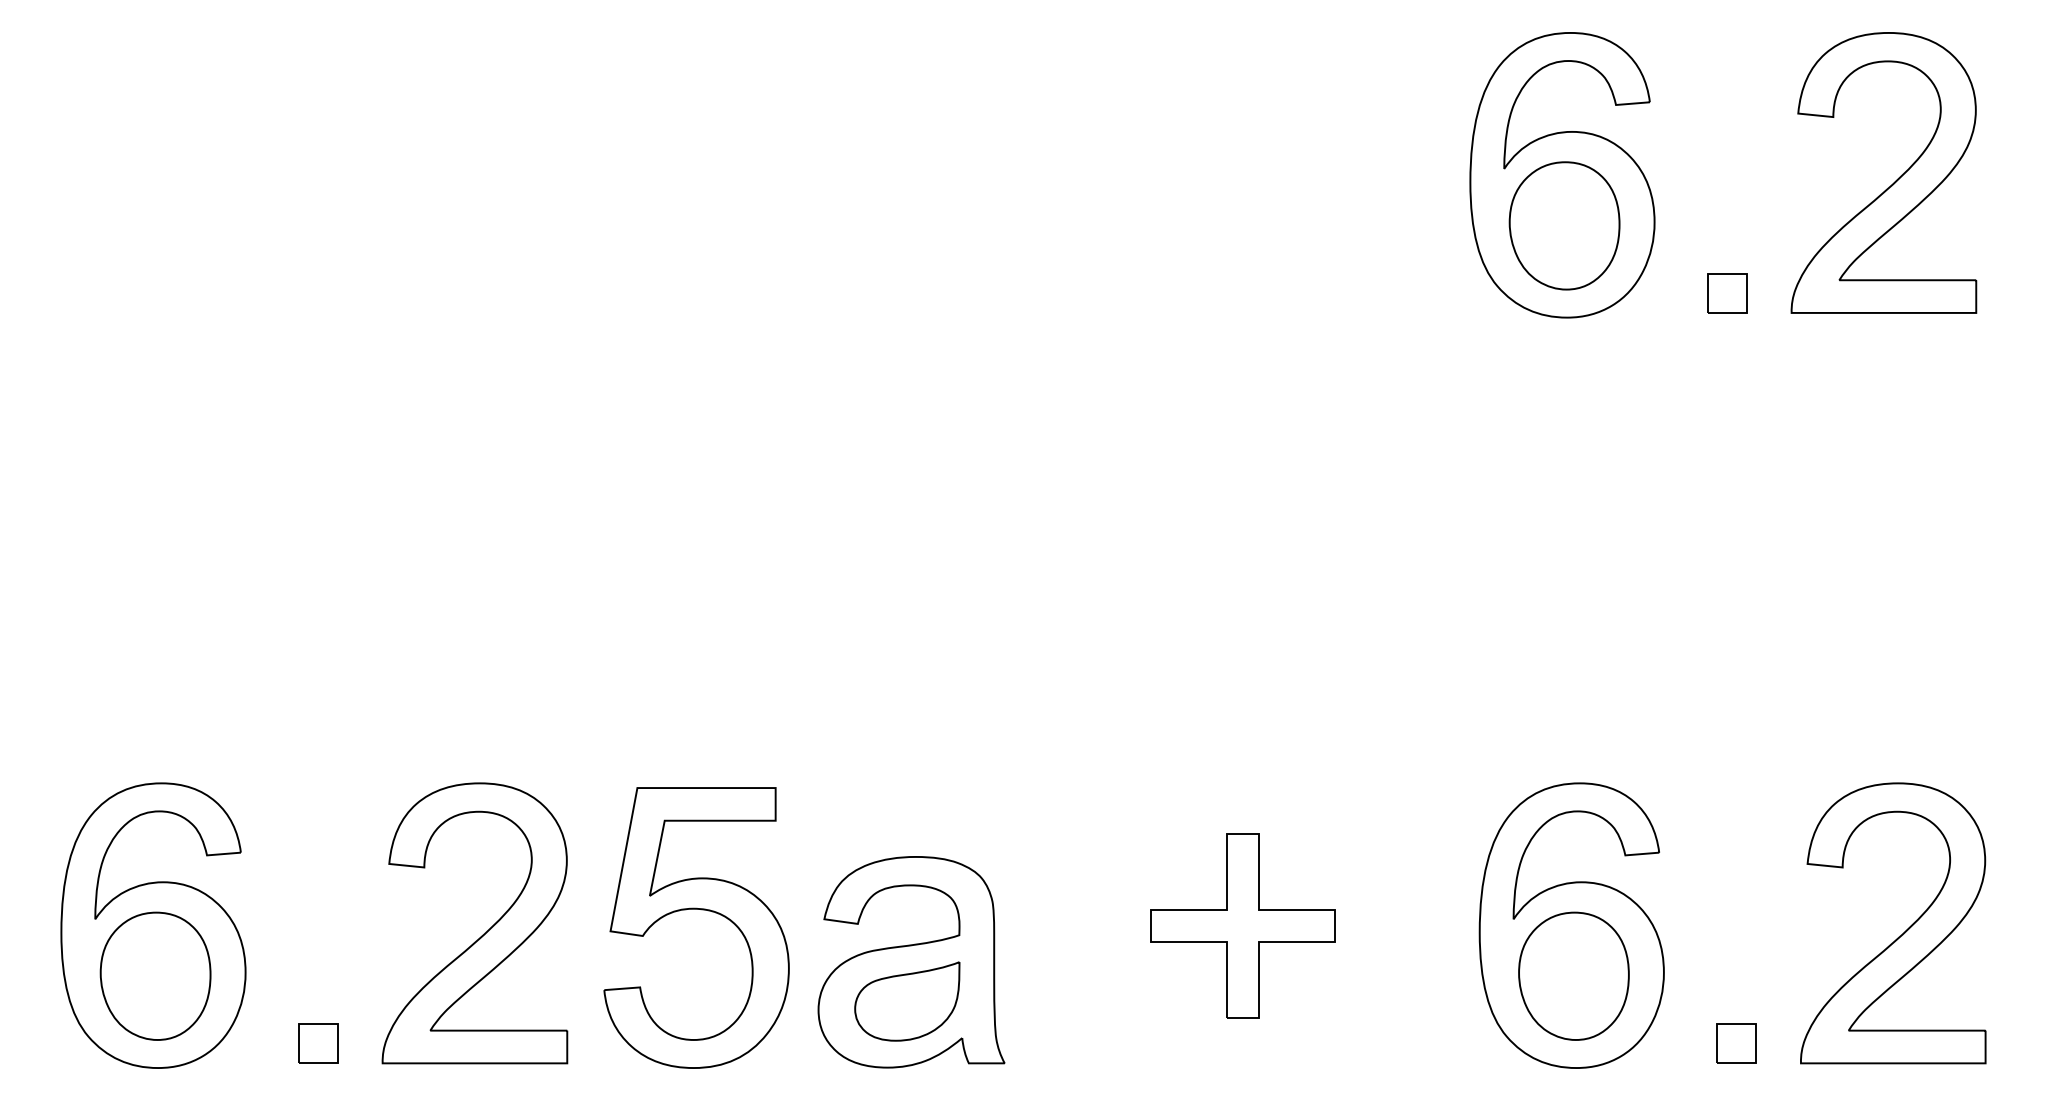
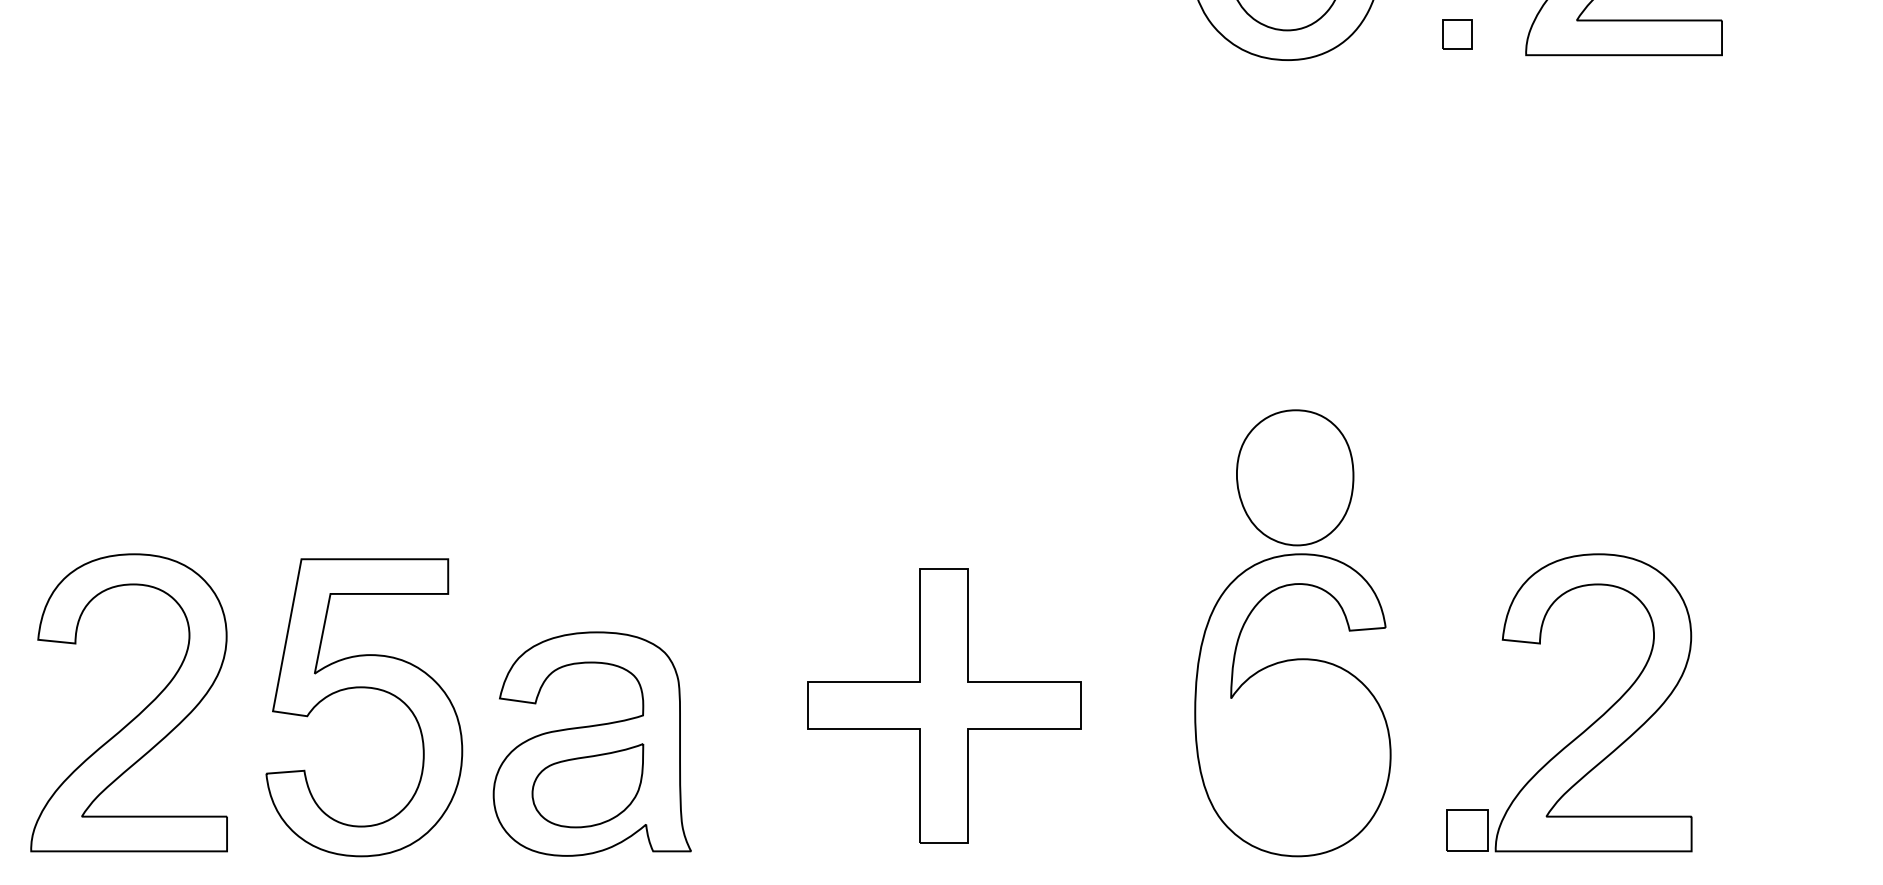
part: (1727, 293) -> (1458, 34), size x0.7
part: (1242, 925) -> (943, 705), size x1.4
part: (1903, 932) -> (1604, 712), moved
part: (1573, 975) -> (1294, 476), moved

